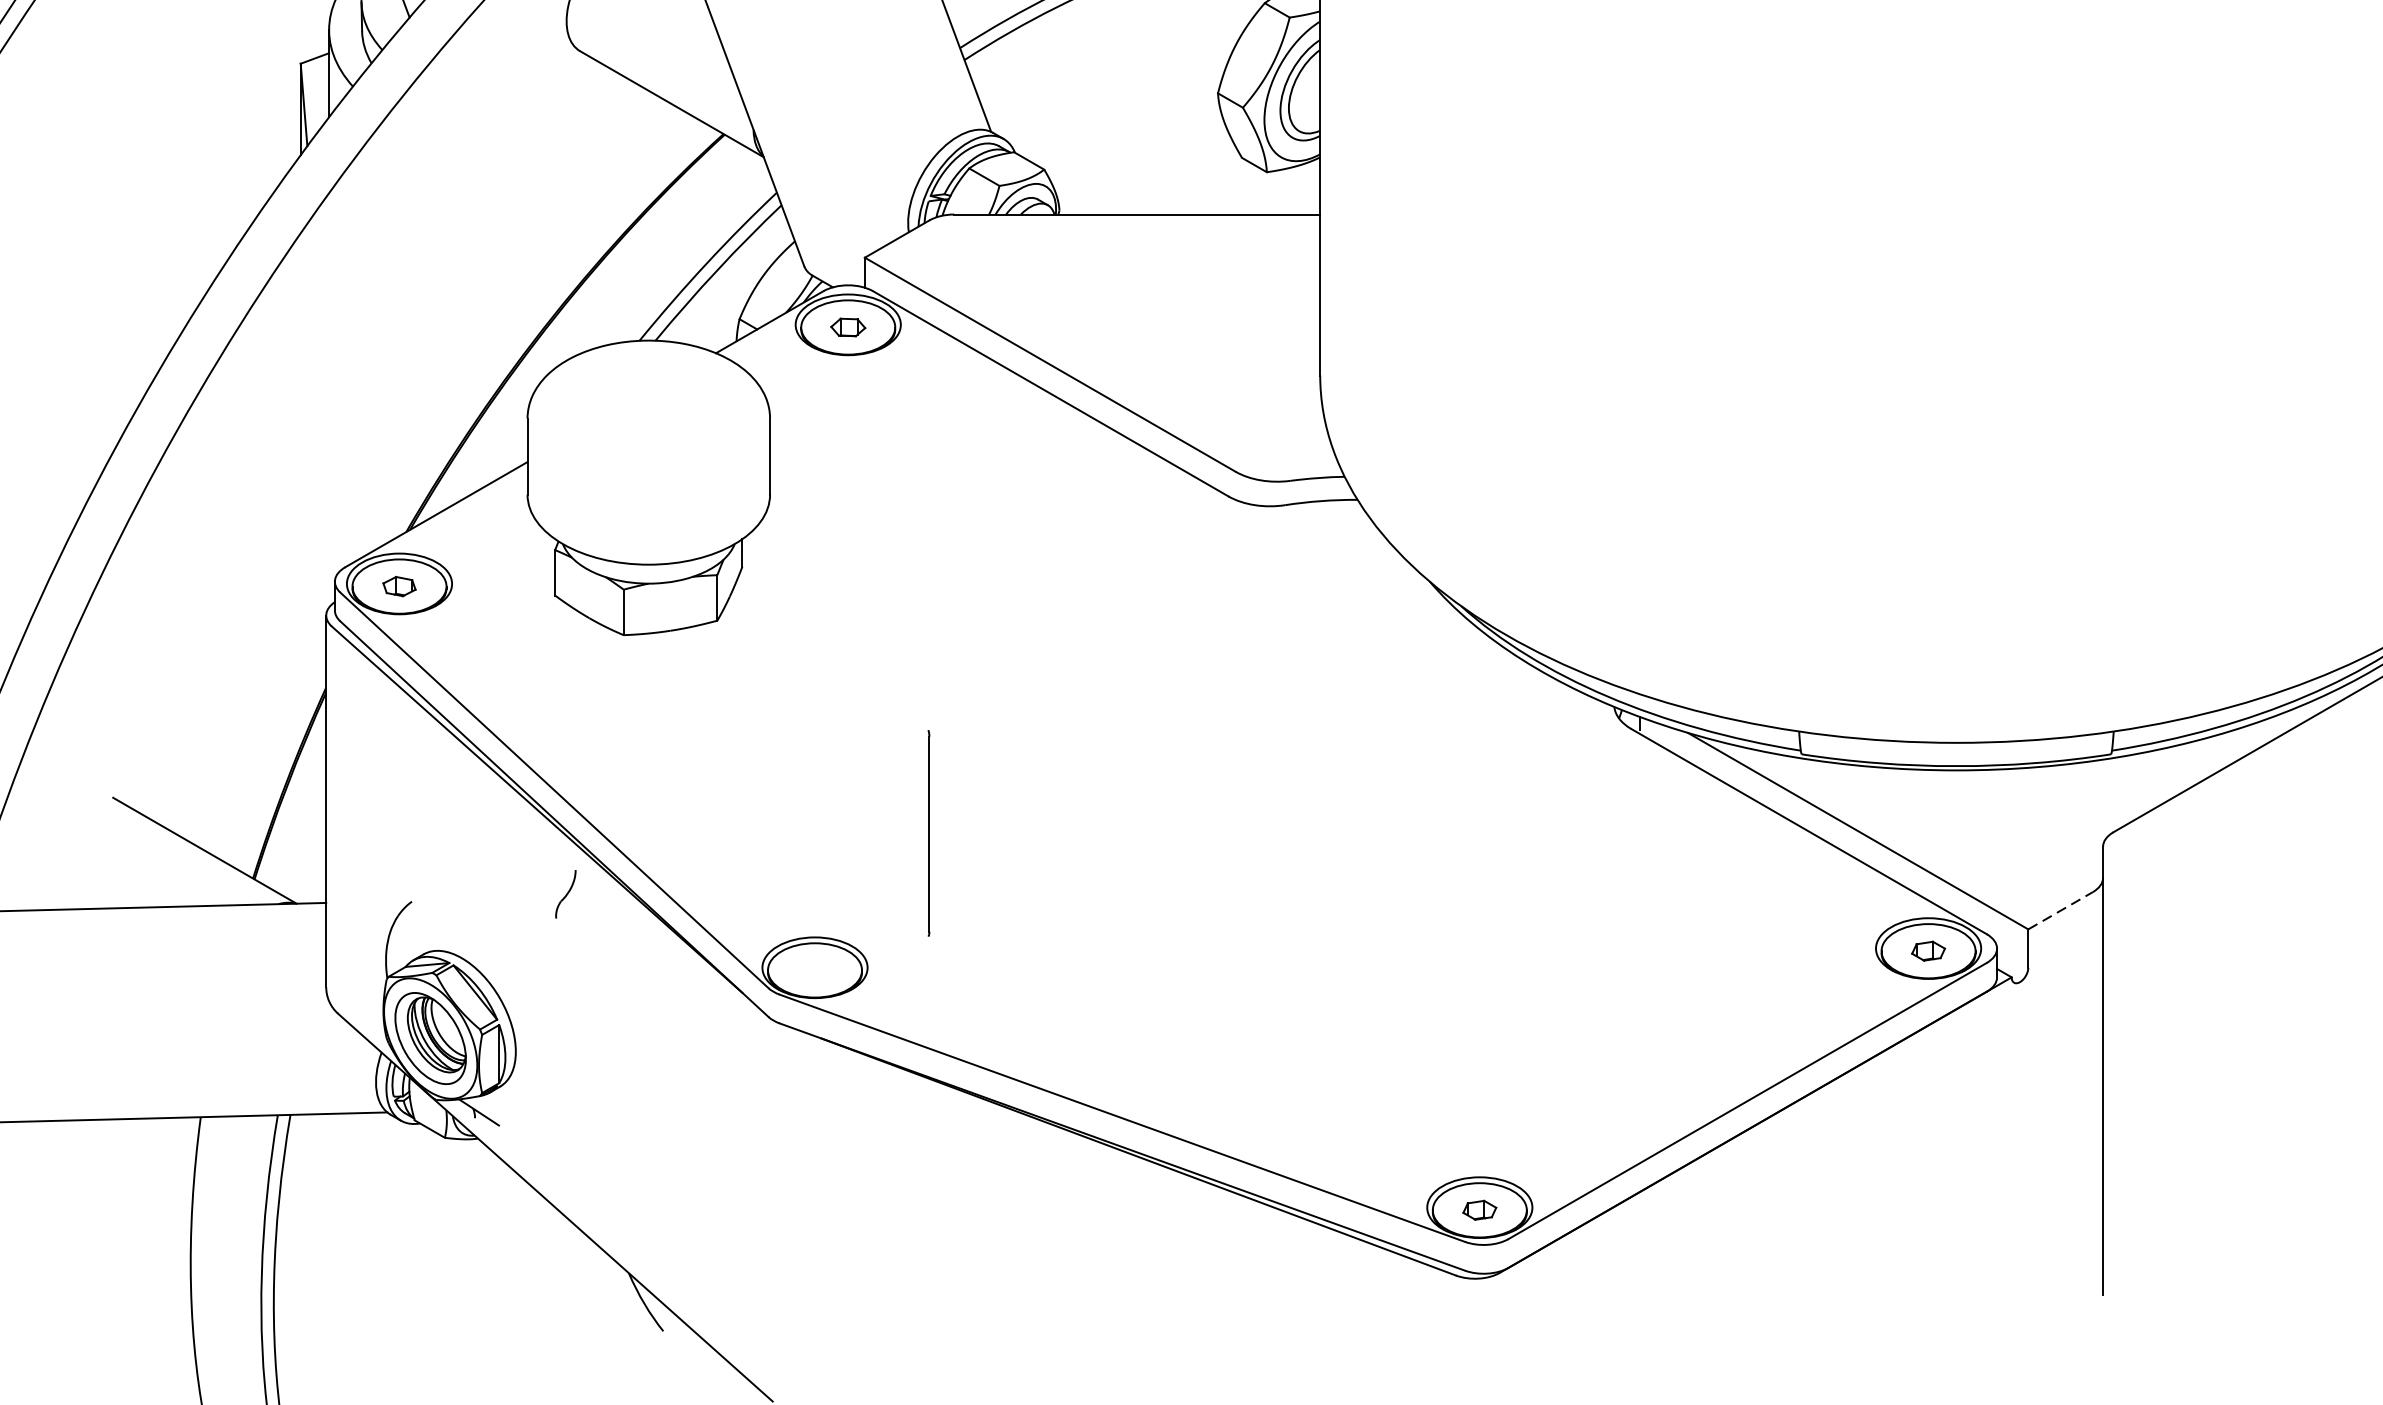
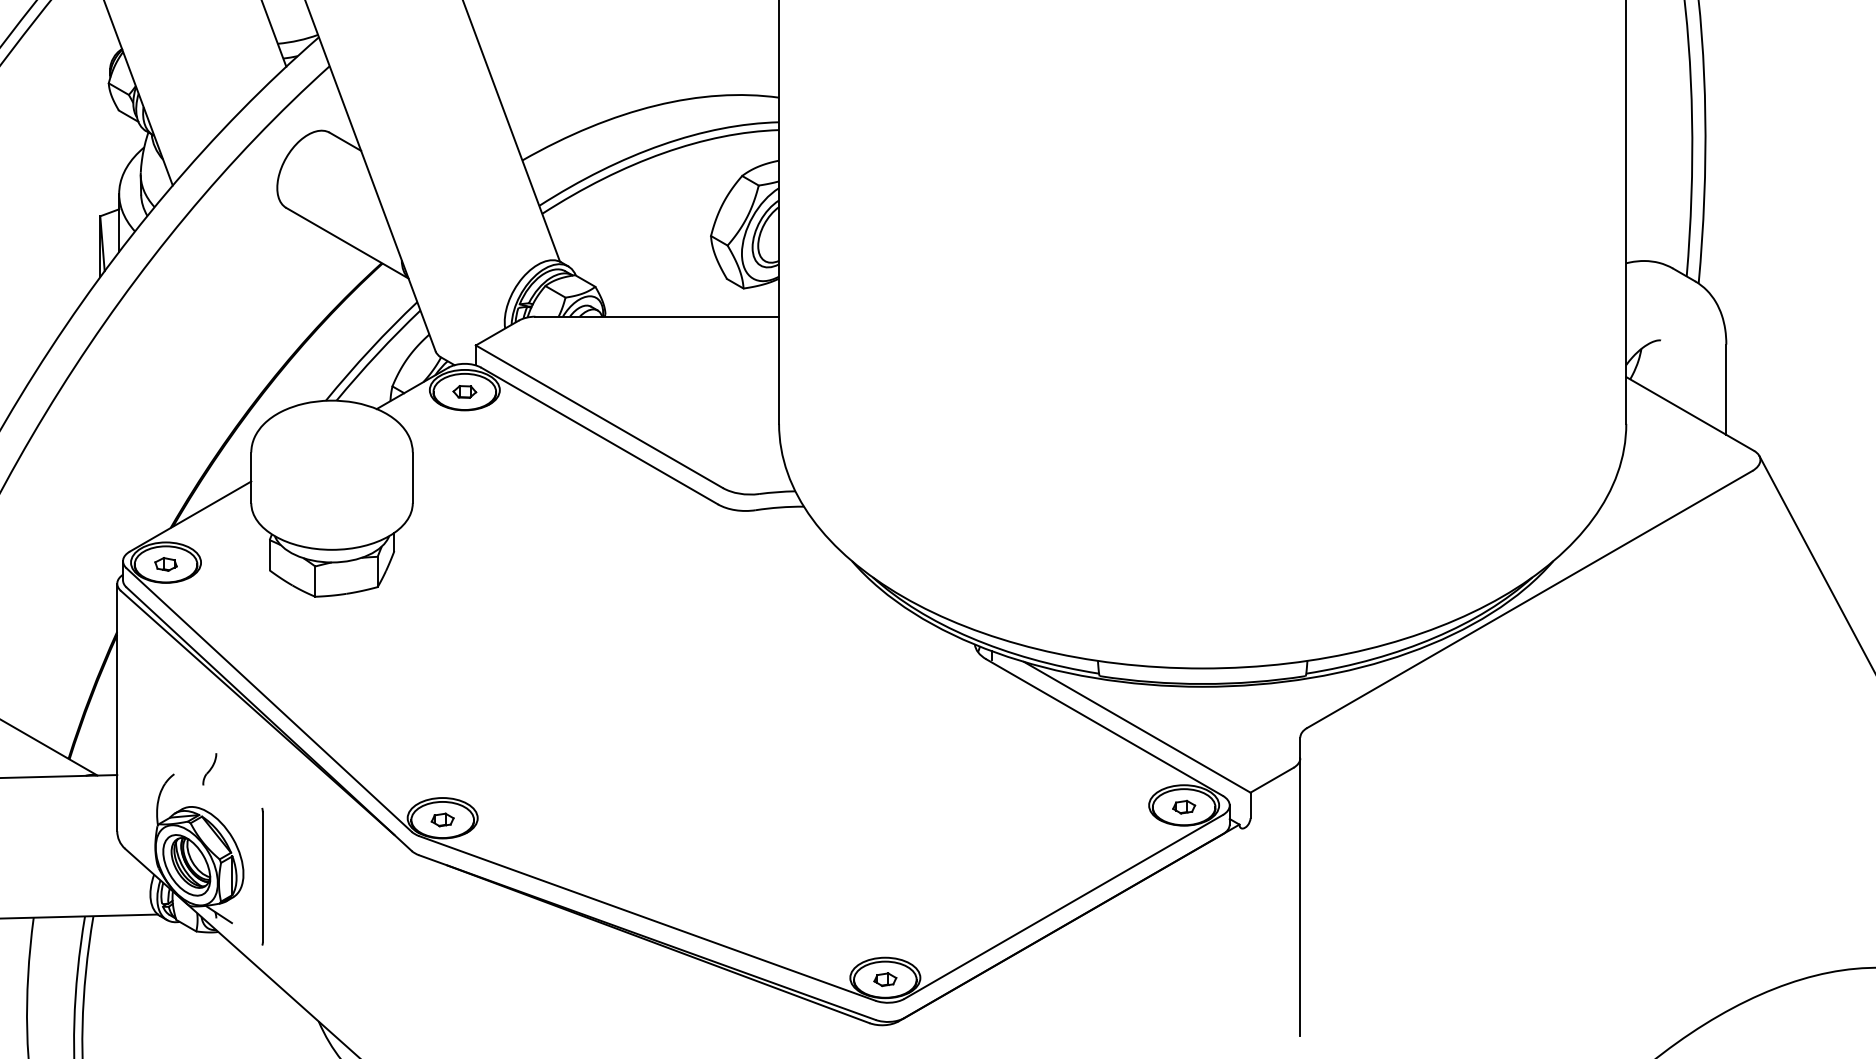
line: (928, 833) -> (262, 876), moved
part: (565, 894) -> (209, 769), moved
line: (2061, 911) -> (1272, 780), dashed -> solid
part: (814, 969) -> (442, 819), added

